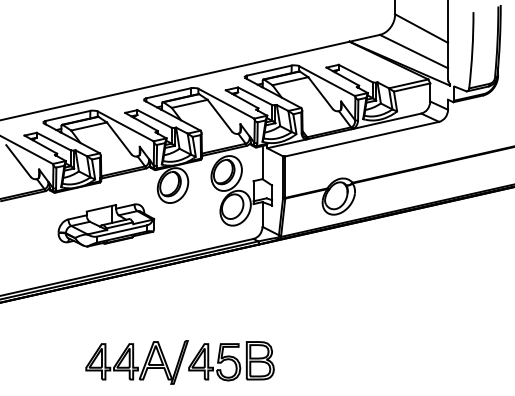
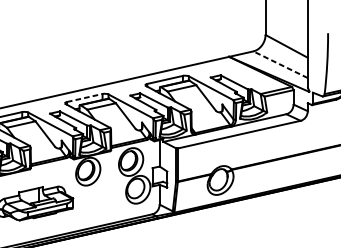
line: (413, 51) -> (280, 64), solid -> dashed
line: (168, 93) -> (84, 98), solid -> dashed

